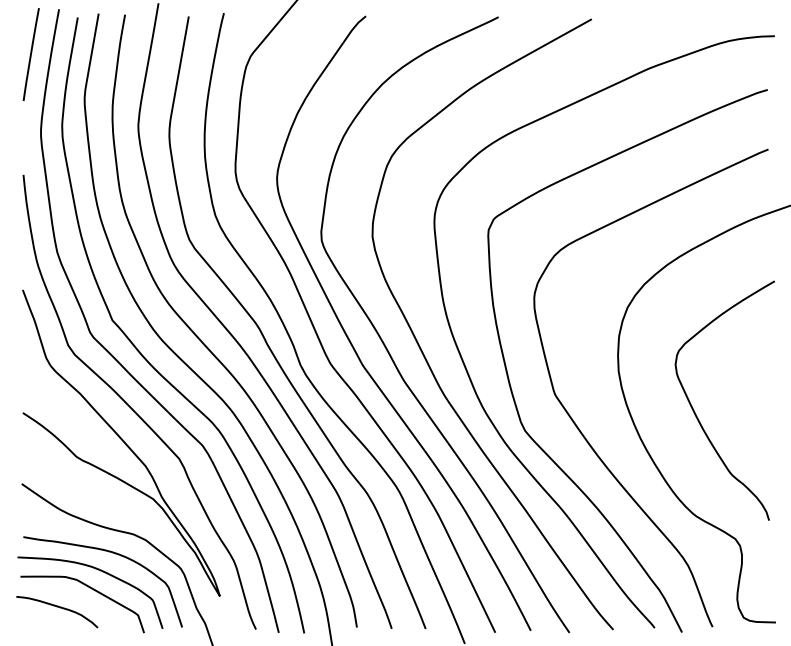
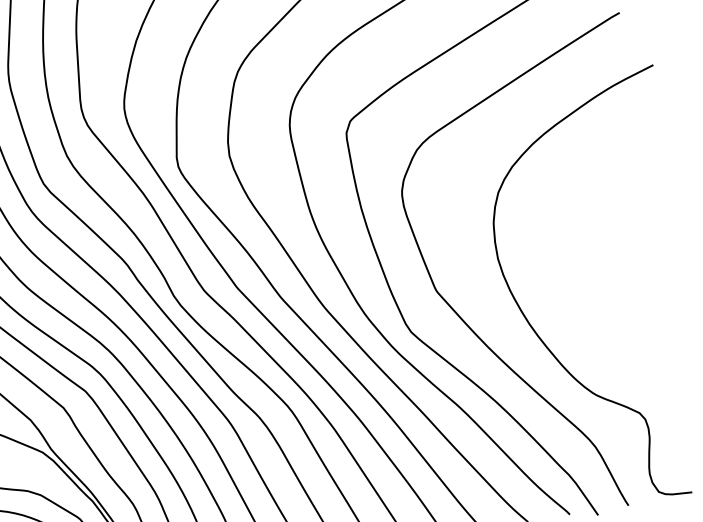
curve: (696, 414) -> (582, 291), removed

